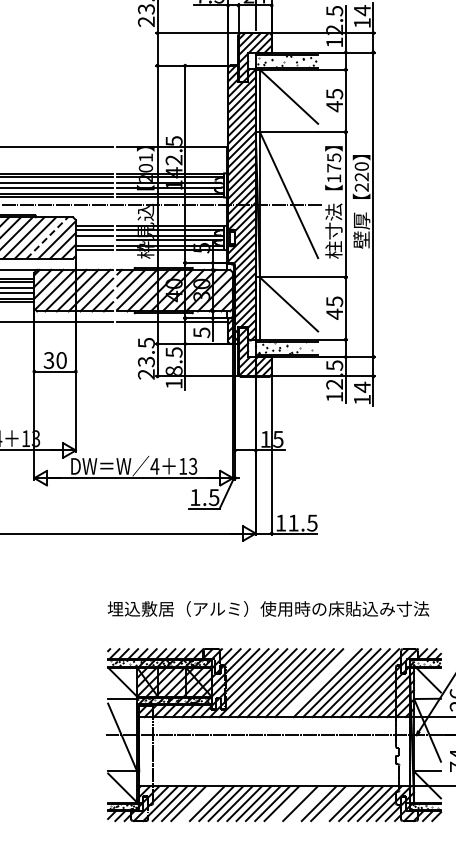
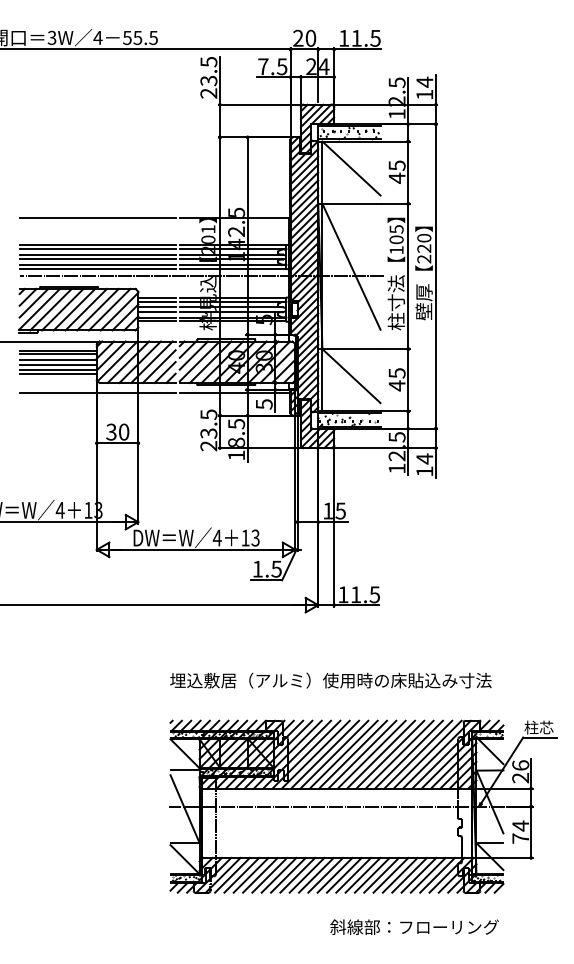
text: (334, 167) -> (396, 239), 175 -> 105
line: (48, 237) -> (110, 309), dashed -> solid
line: (94, 240) -> (156, 312), added
line: (318, 682) -> (380, 754), added
line: (198, 802) -> (260, 874), added
line: (291, 802) -> (353, 874), added
line: (309, 802) -> (371, 874), added
line: (337, 802) -> (399, 874), added

